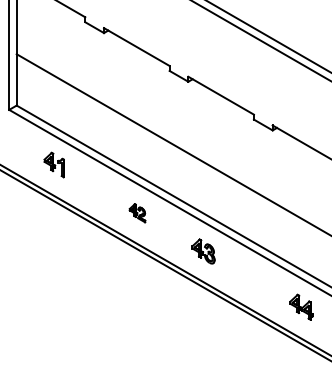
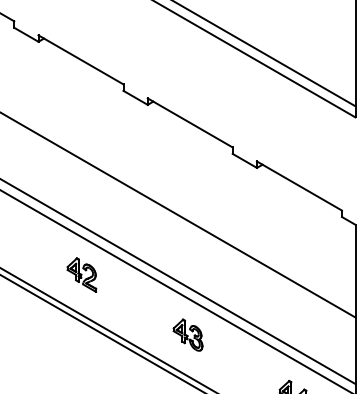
part: (137, 213) -> (81, 275), size x1.43
part: (203, 251) -> (188, 335), moved

